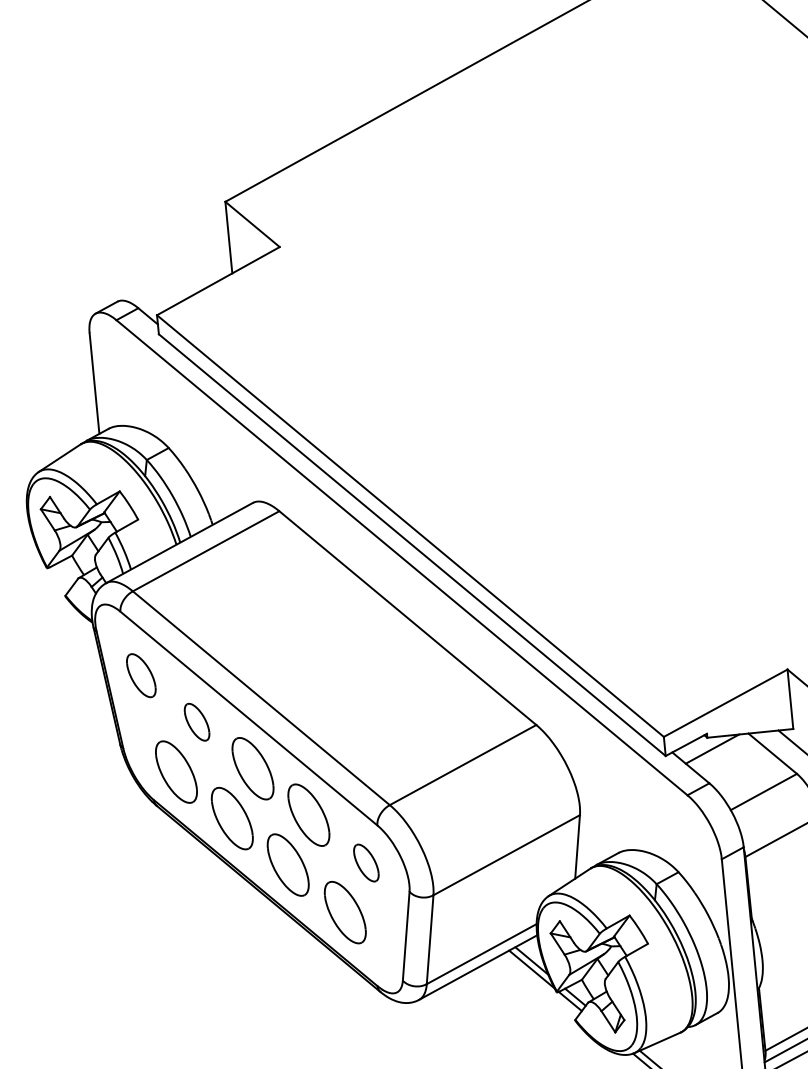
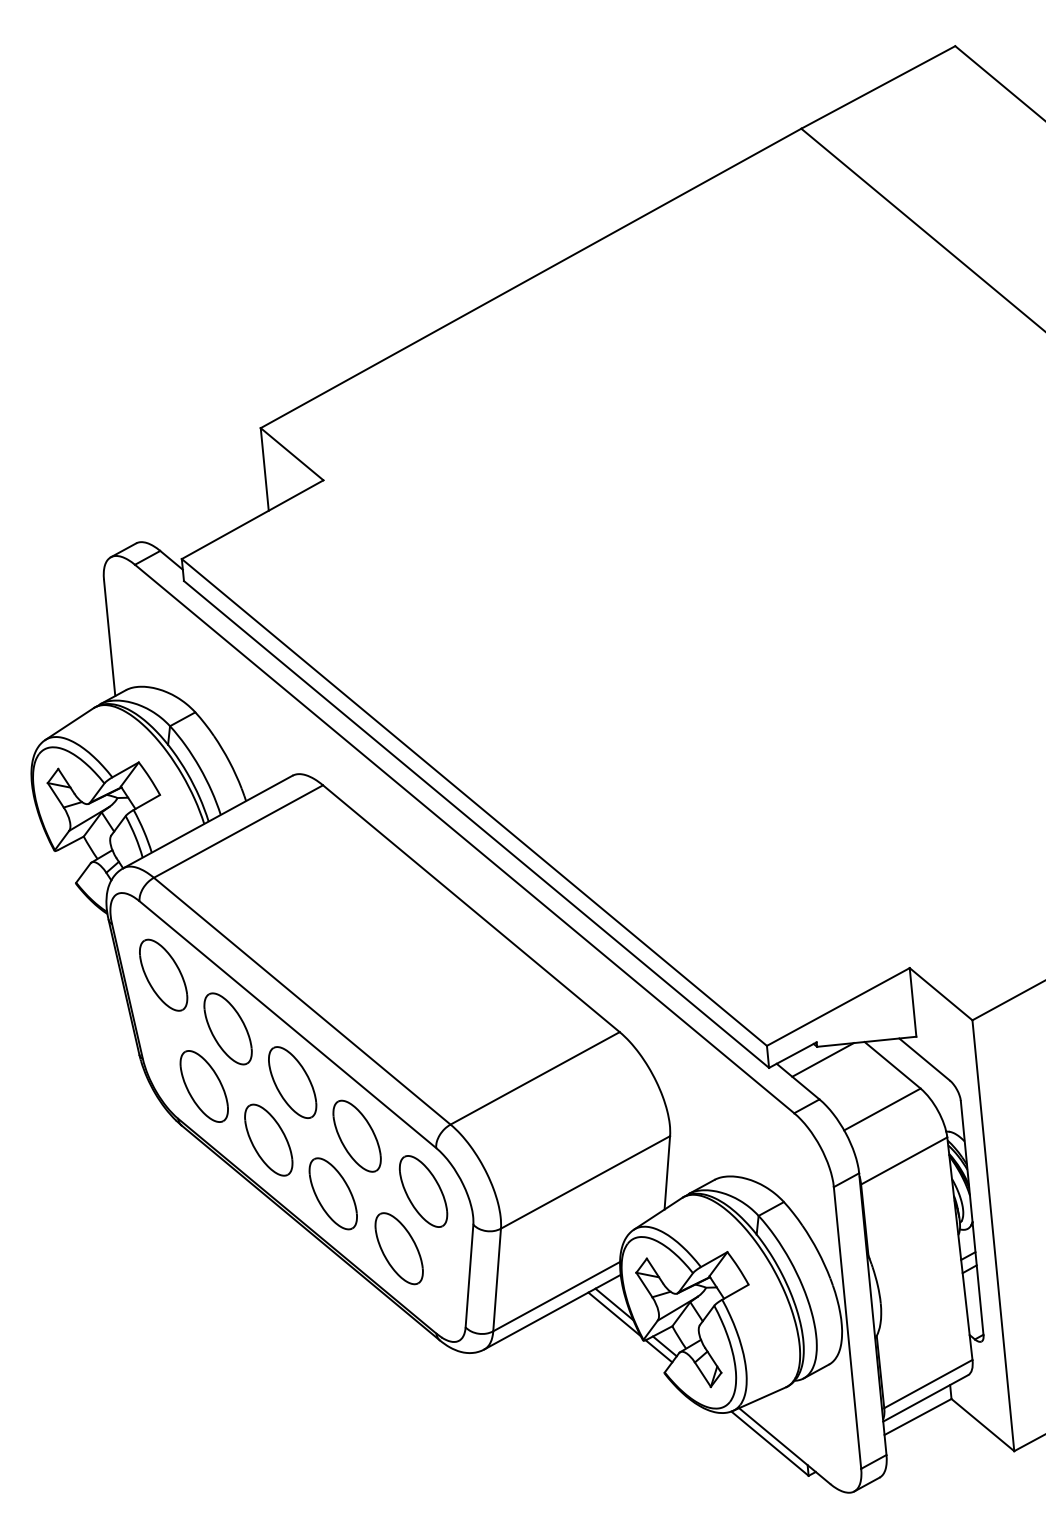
part: (141, 675) -> (163, 974), size x1.43
part: (196, 721) -> (227, 1028), size x1.67
part: (366, 863) -> (423, 1191), size x1.67

